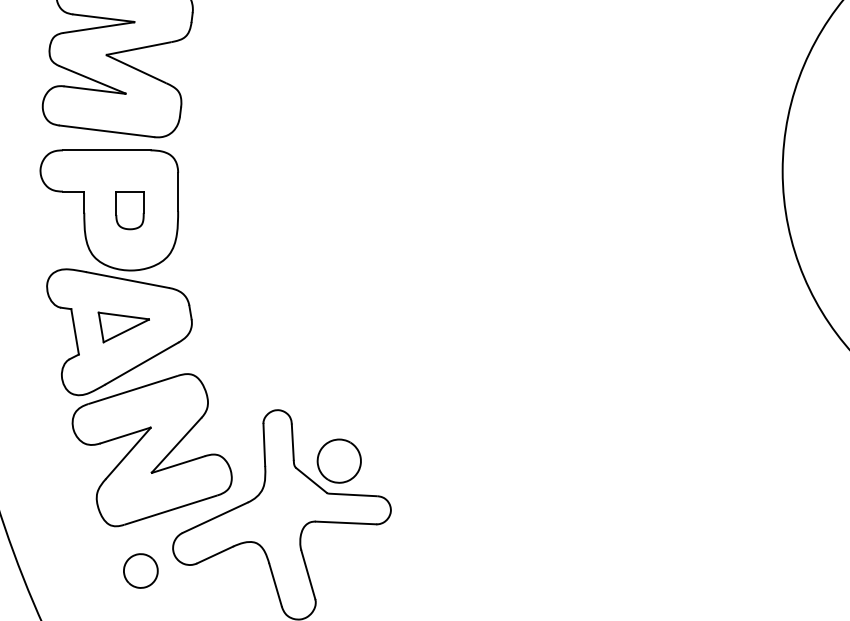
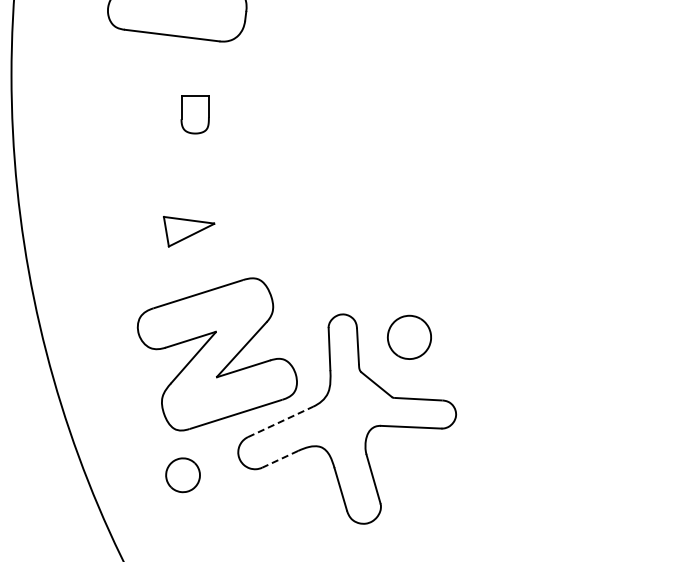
part: (115, 272) -> (180, 176), removed
part: (338, 460) -> (408, 336), moved
line: (215, 517) -> (280, 421), solid -> dashed
line: (215, 555) -> (280, 459), solid -> dashed
part: (140, 570) -> (182, 474), moved

